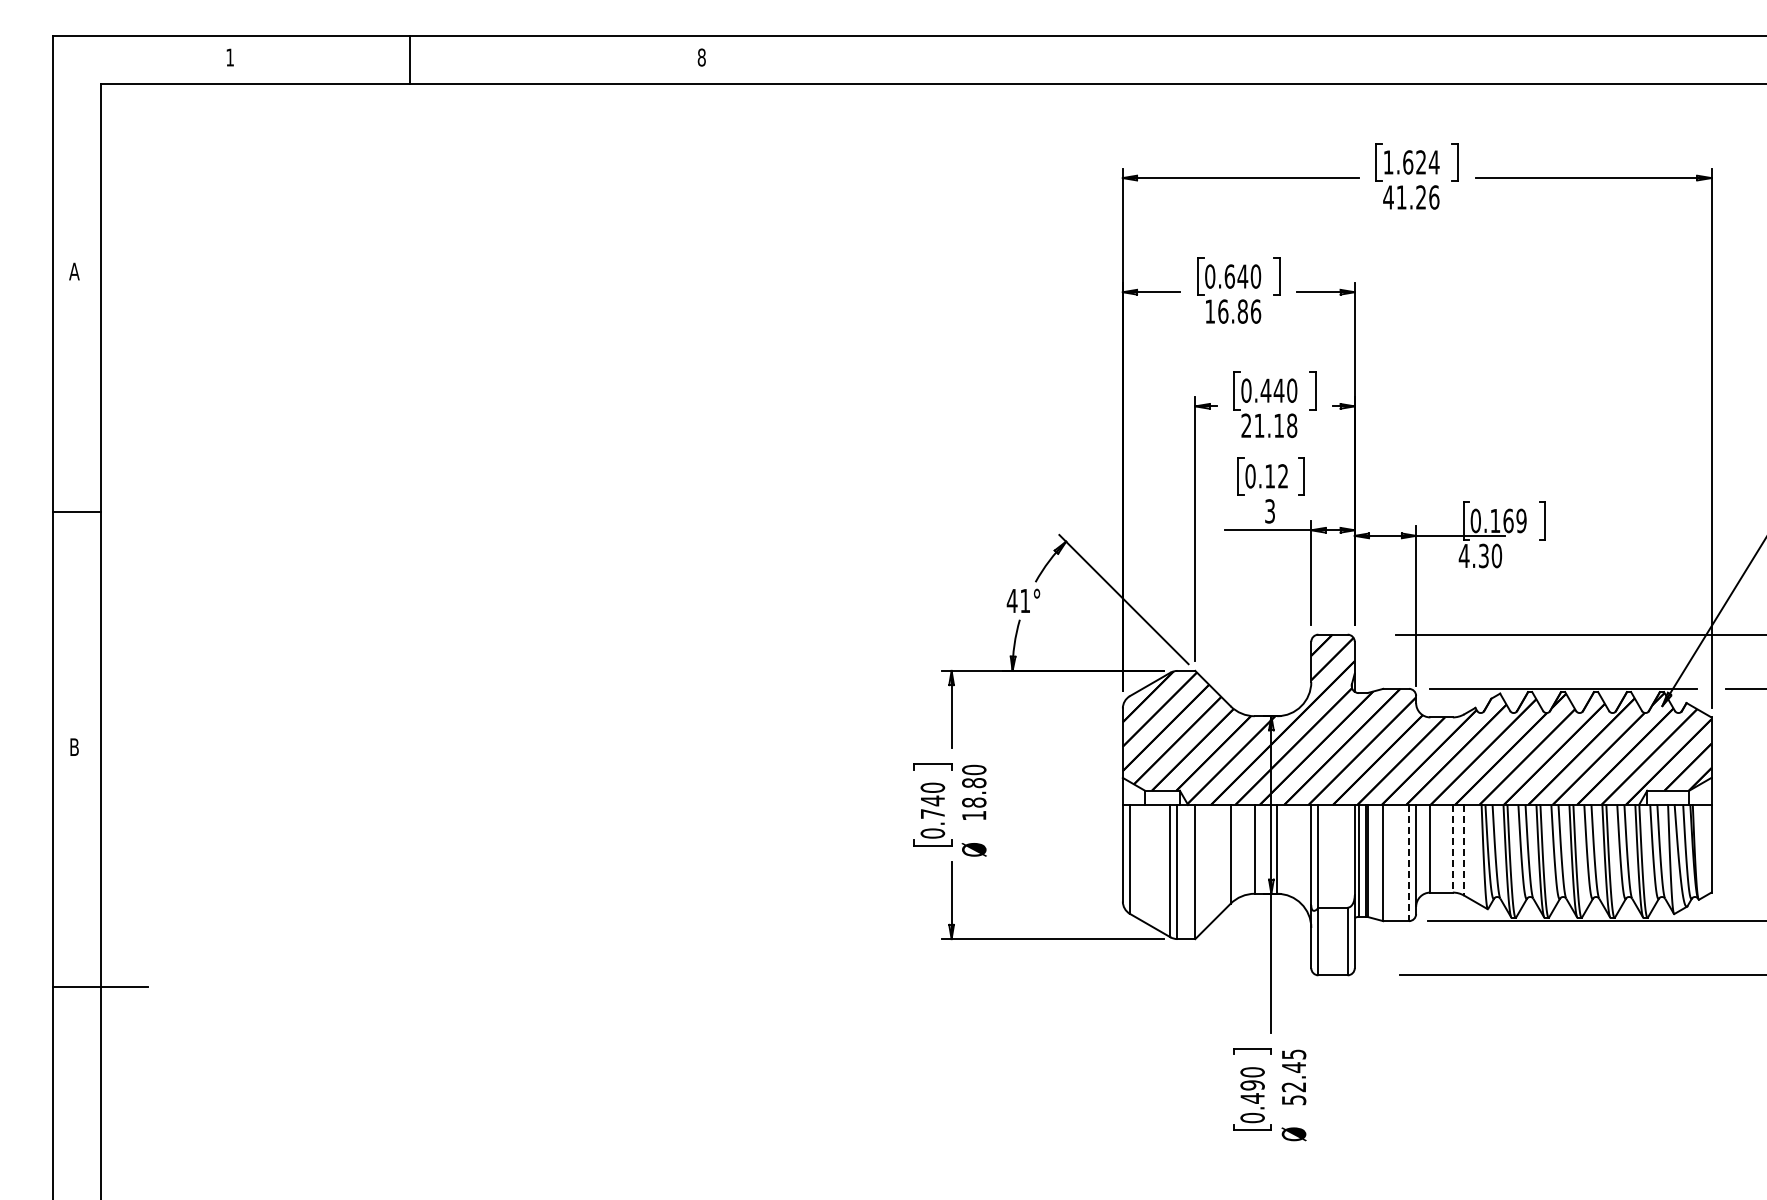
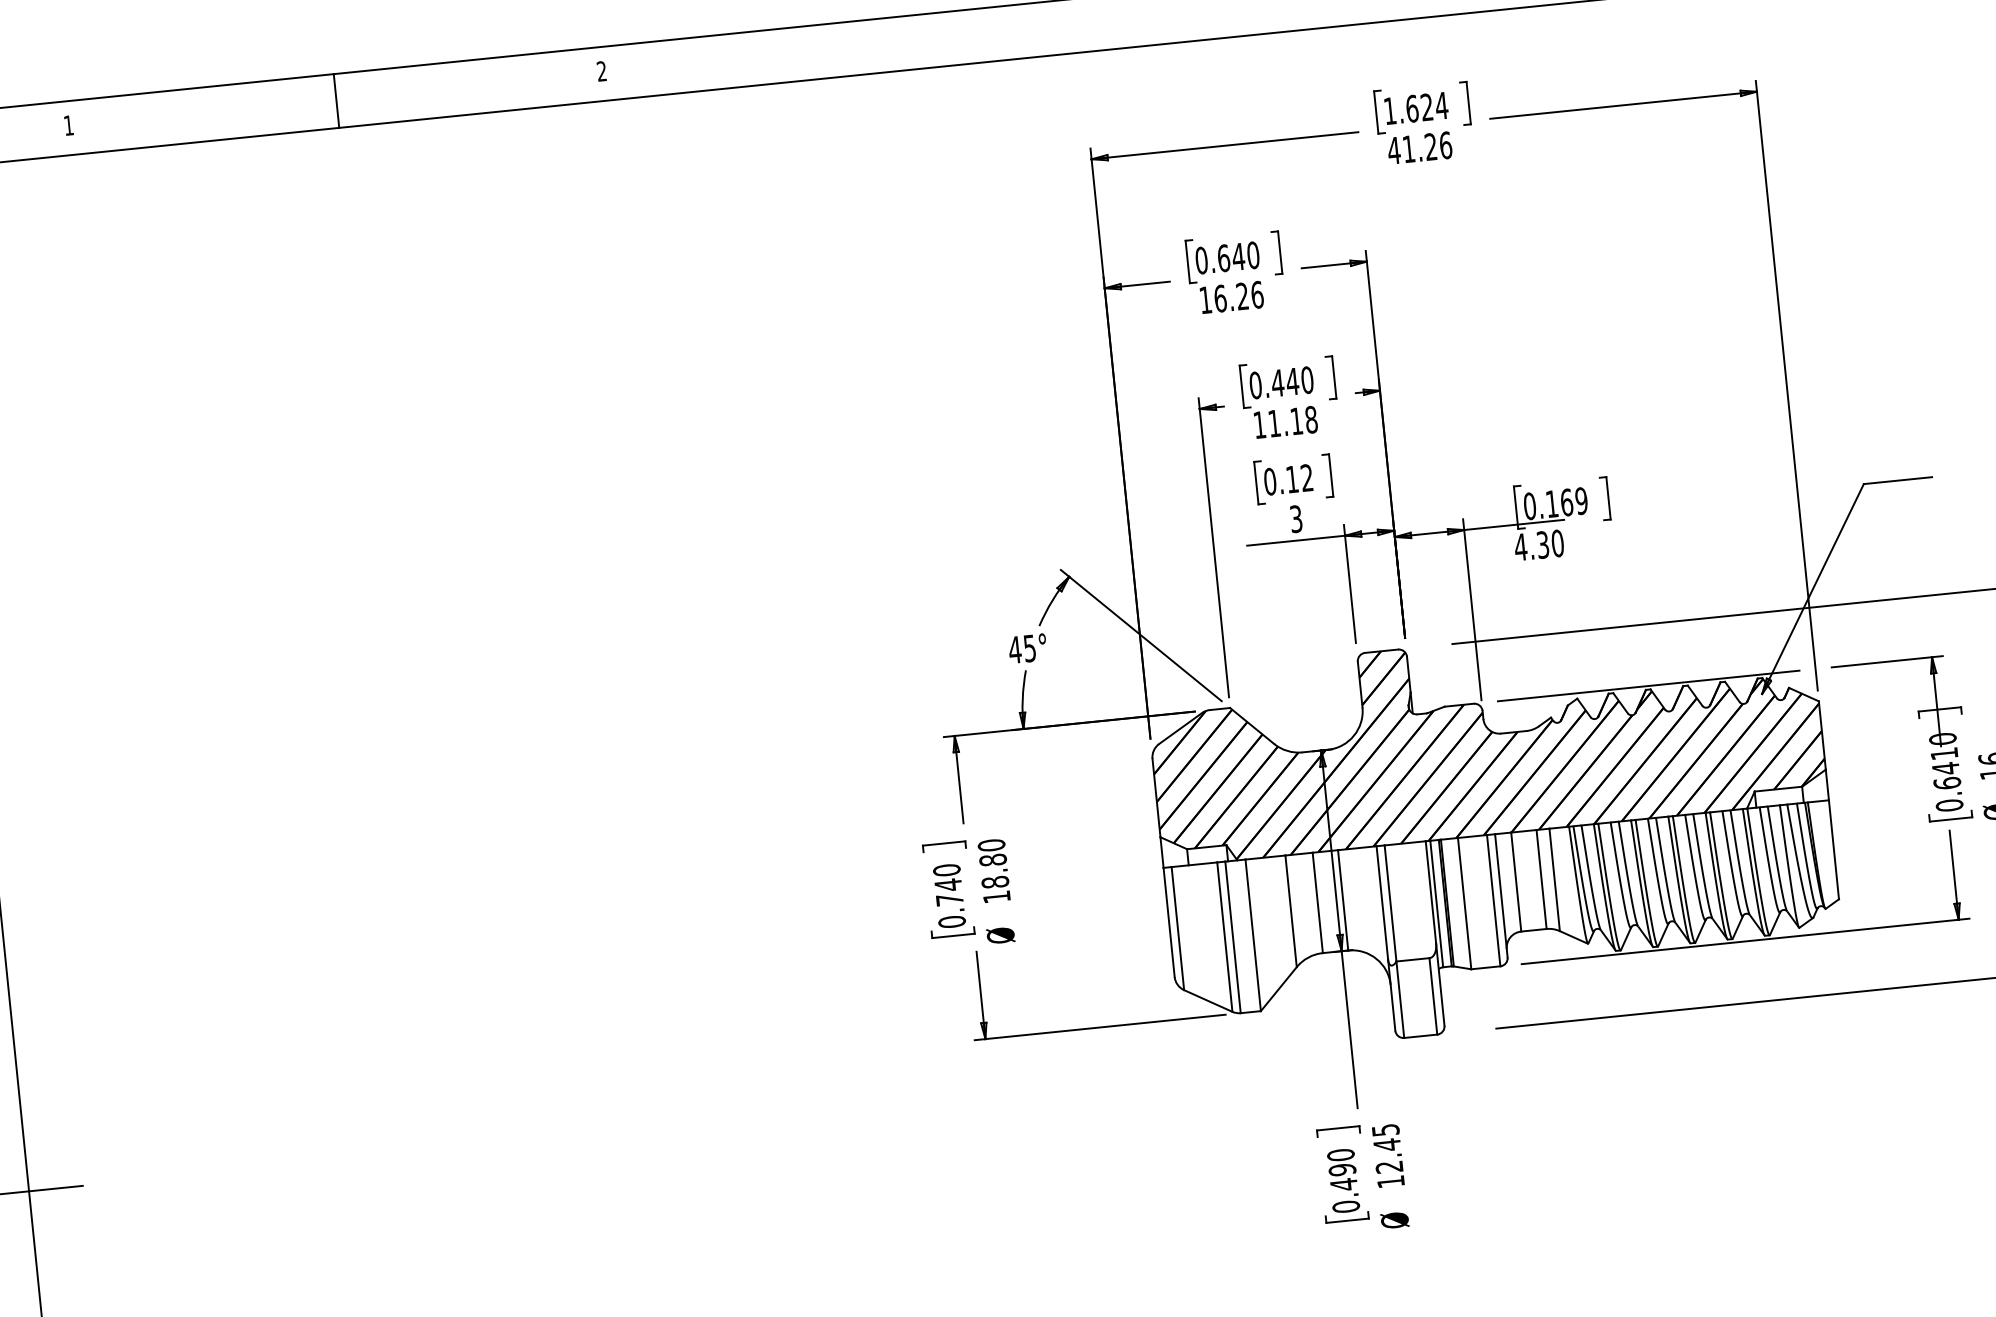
text: (701, 57) -> (601, 71), 8 -> 2
line: (409, 59) -> (336, 100), moved
text: (1242, 311) -> (1242, 296), 16.86 -> 16.26
text: (1246, 425) -> (1259, 424), 21.18 -> 11.18
text: (1025, 601) -> (1030, 649), 41° -> 45°
line: (1452, 848) -> (1541, 879), dashed -> solid
line: (1464, 850) -> (1554, 880), dashed -> solid
line: (1409, 863) -> (1494, 901), dashed -> solid
text: (1294, 1100) -> (1391, 1182), 52.45 -> 12.45

